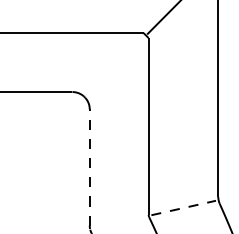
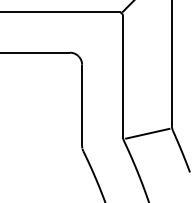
line: (90, 167) -> (82, 105), dashed -> solid
line: (184, 207) -> (148, 133), dashed -> solid

